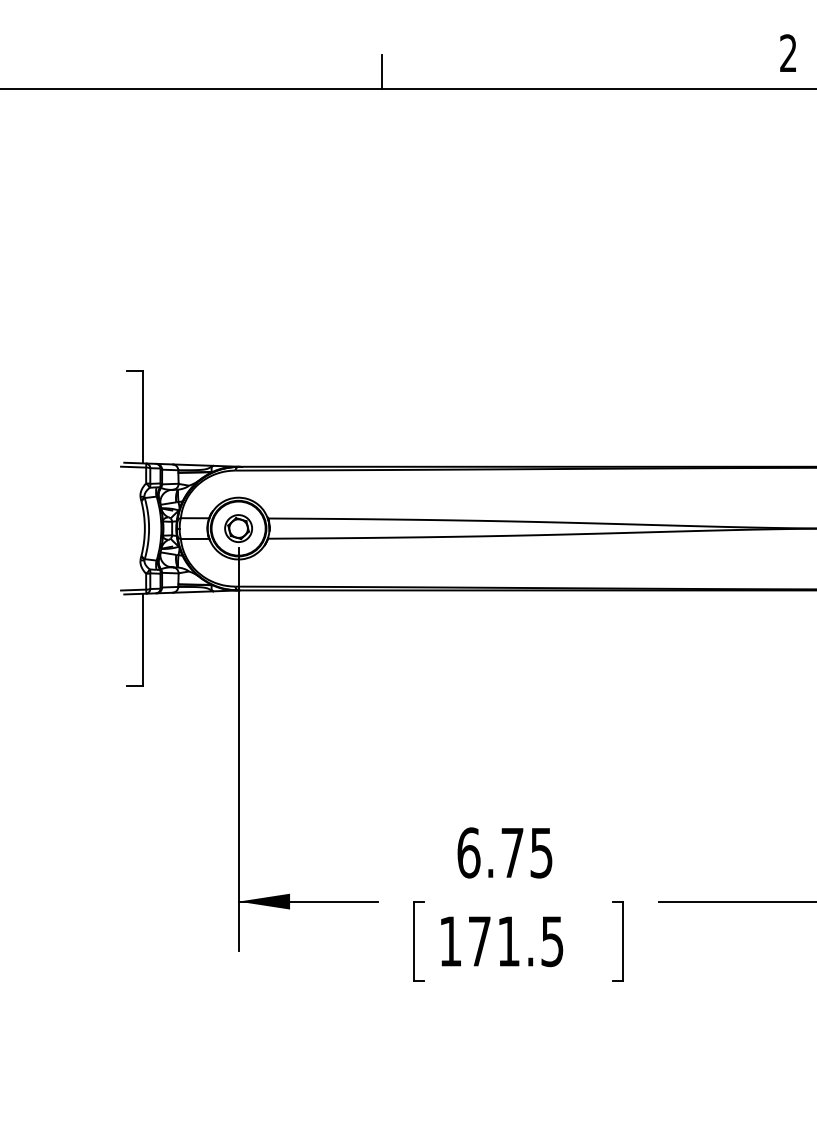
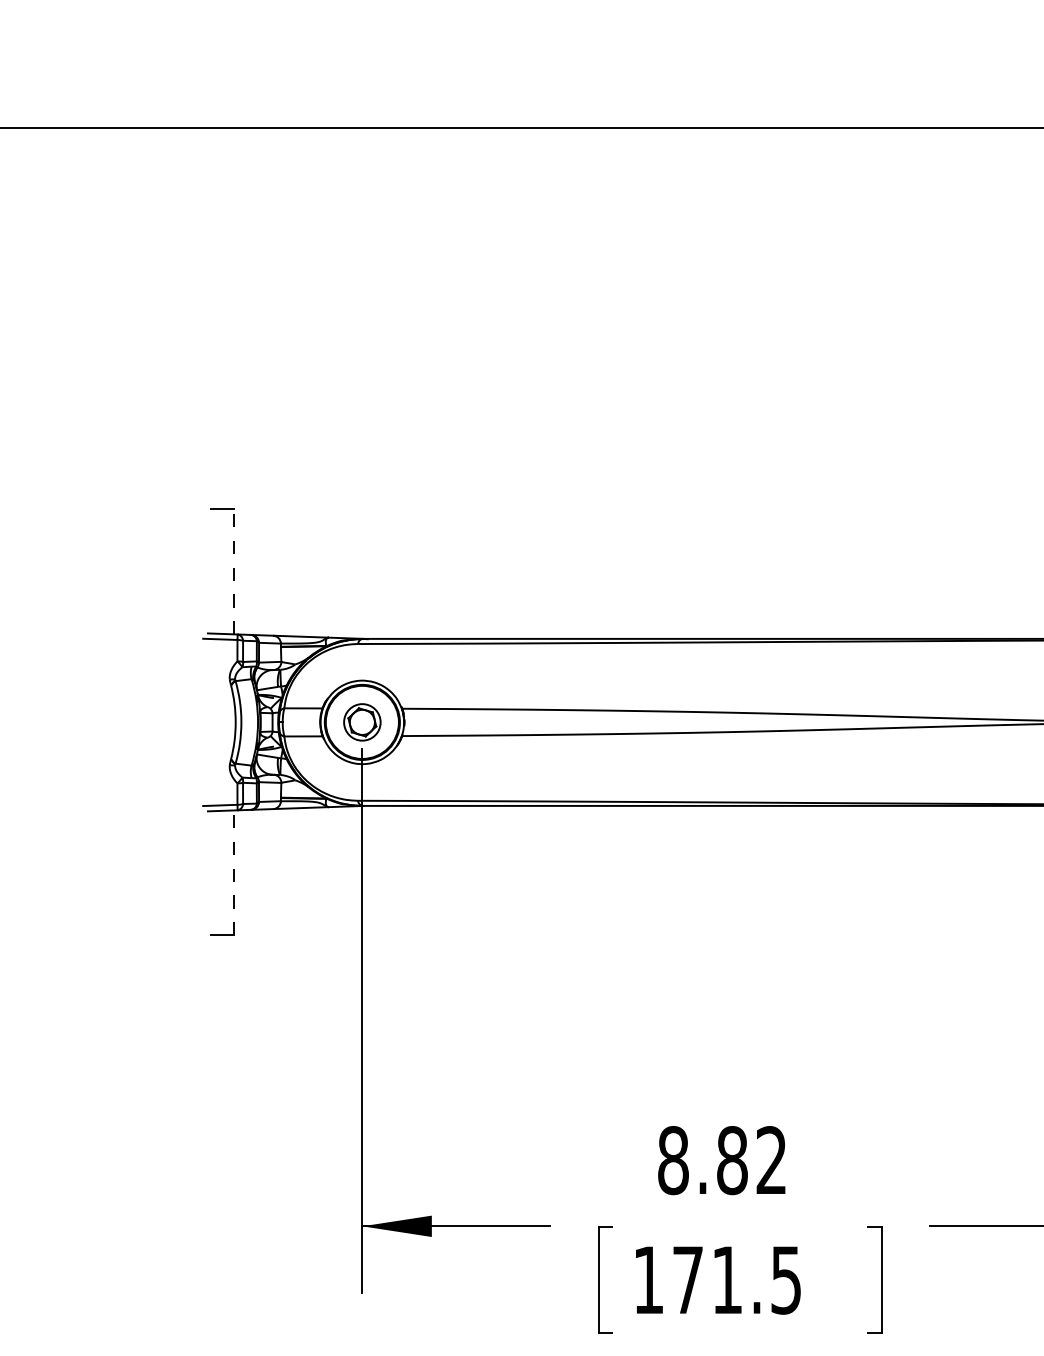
line: (382, 71) -> (556, 104), removed
line: (143, 416) -> (233, 570), solid -> dashed
line: (143, 639) -> (233, 872), solid -> dashed
text: (504, 852) -> (721, 1159), 6.75 -> 8.82

